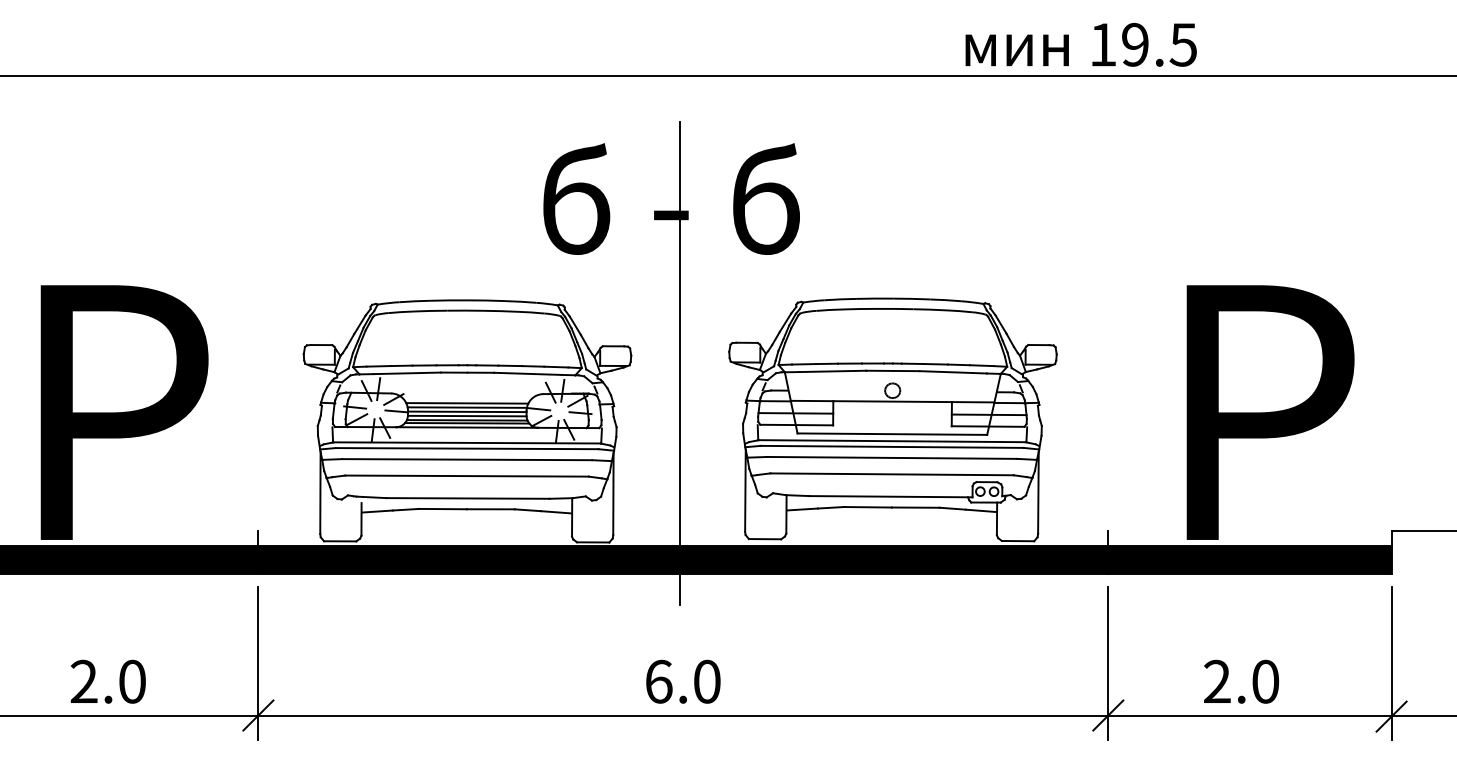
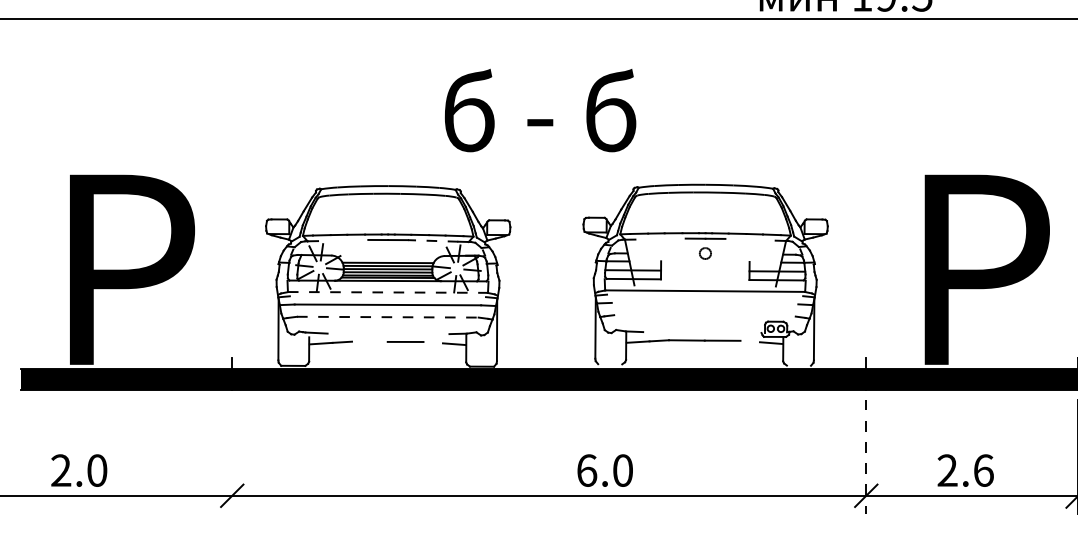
line: (679, 363) -> (546, 233), removed
line: (832, 371) -> (660, 239), removed
line: (952, 372) -> (750, 239), removed
line: (406, 373) -> (342, 240), removed
line: (527, 373) -> (432, 240), solid -> dashed
line: (892, 401) -> (705, 261), removed
line: (892, 433) -> (705, 285), removed
line: (467, 442) -> (388, 292), solid -> dashed
line: (891, 446) -> (704, 295), removed
line: (466, 448) -> (387, 296), removed
line: (892, 457) -> (705, 303), removed
line: (891, 474) -> (704, 316), removed
line: (467, 476) -> (388, 317), solid -> dashed
line: (890, 496) -> (703, 332), removed
line: (467, 498) -> (388, 333), removed
line: (442, 508) -> (369, 341), removed
line: (952, 508) -> (750, 341), removed
line: (527, 510) -> (432, 342), removed
line: (764, 539) -> (609, 364), removed
line: (1017, 540) -> (798, 365), removed
line: (258, 663) -> (232, 456), removed
line: (1108, 663) -> (866, 456), solid -> dashed
text: (107, 681) -> (78, 470), moved
text: (683, 681) -> (605, 470), moved
text: (1265, 681) -> (983, 470), 2.0 -> 2.6

